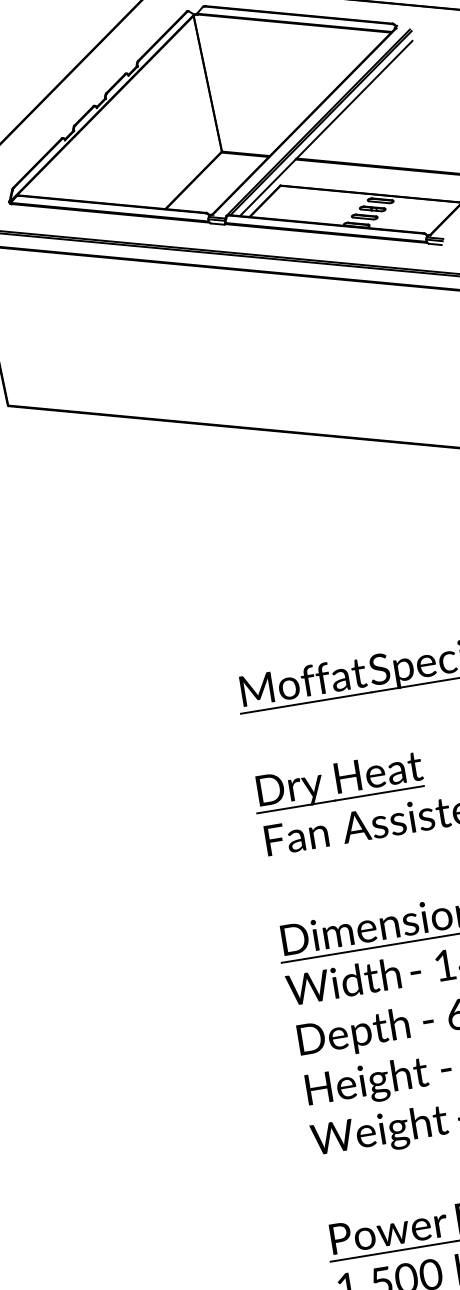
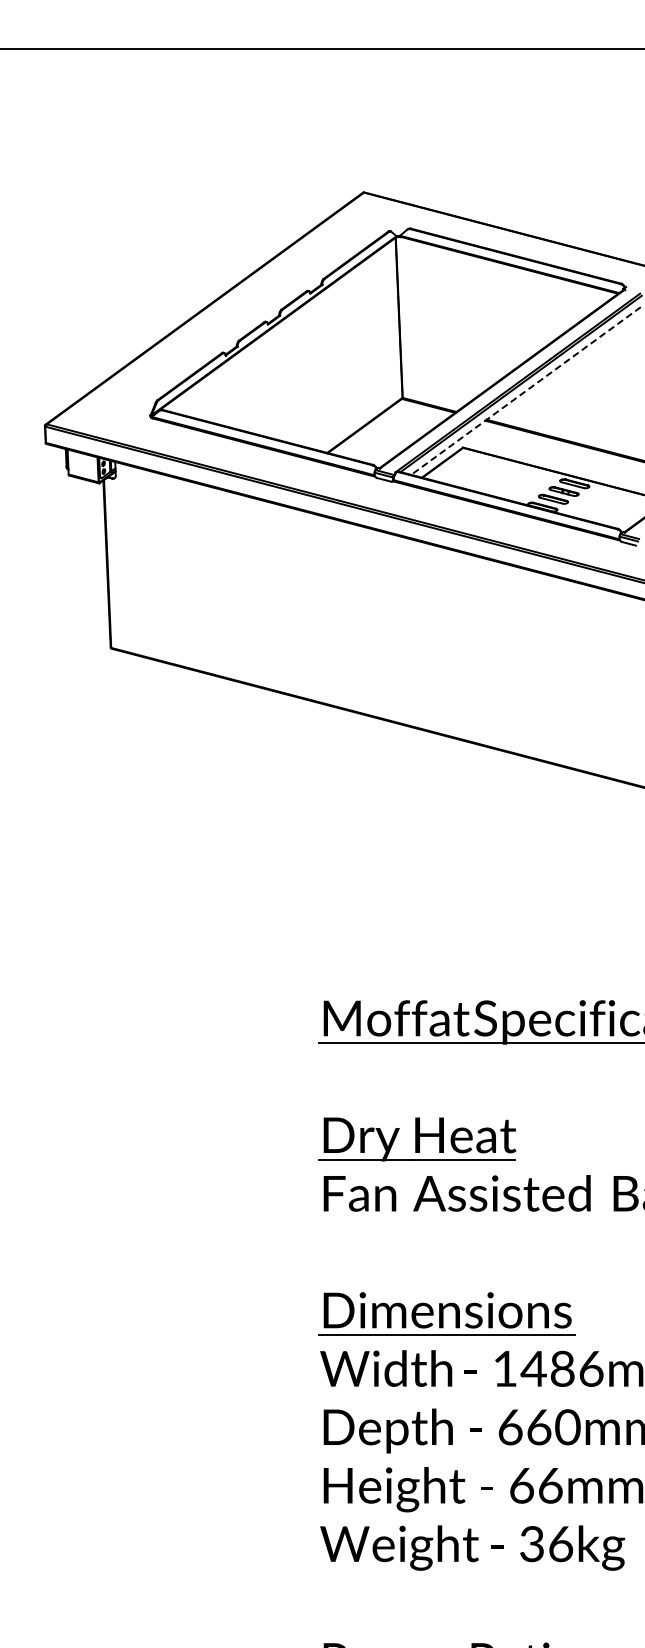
line: (325, 128) -> (525, 391), solid -> dashed

